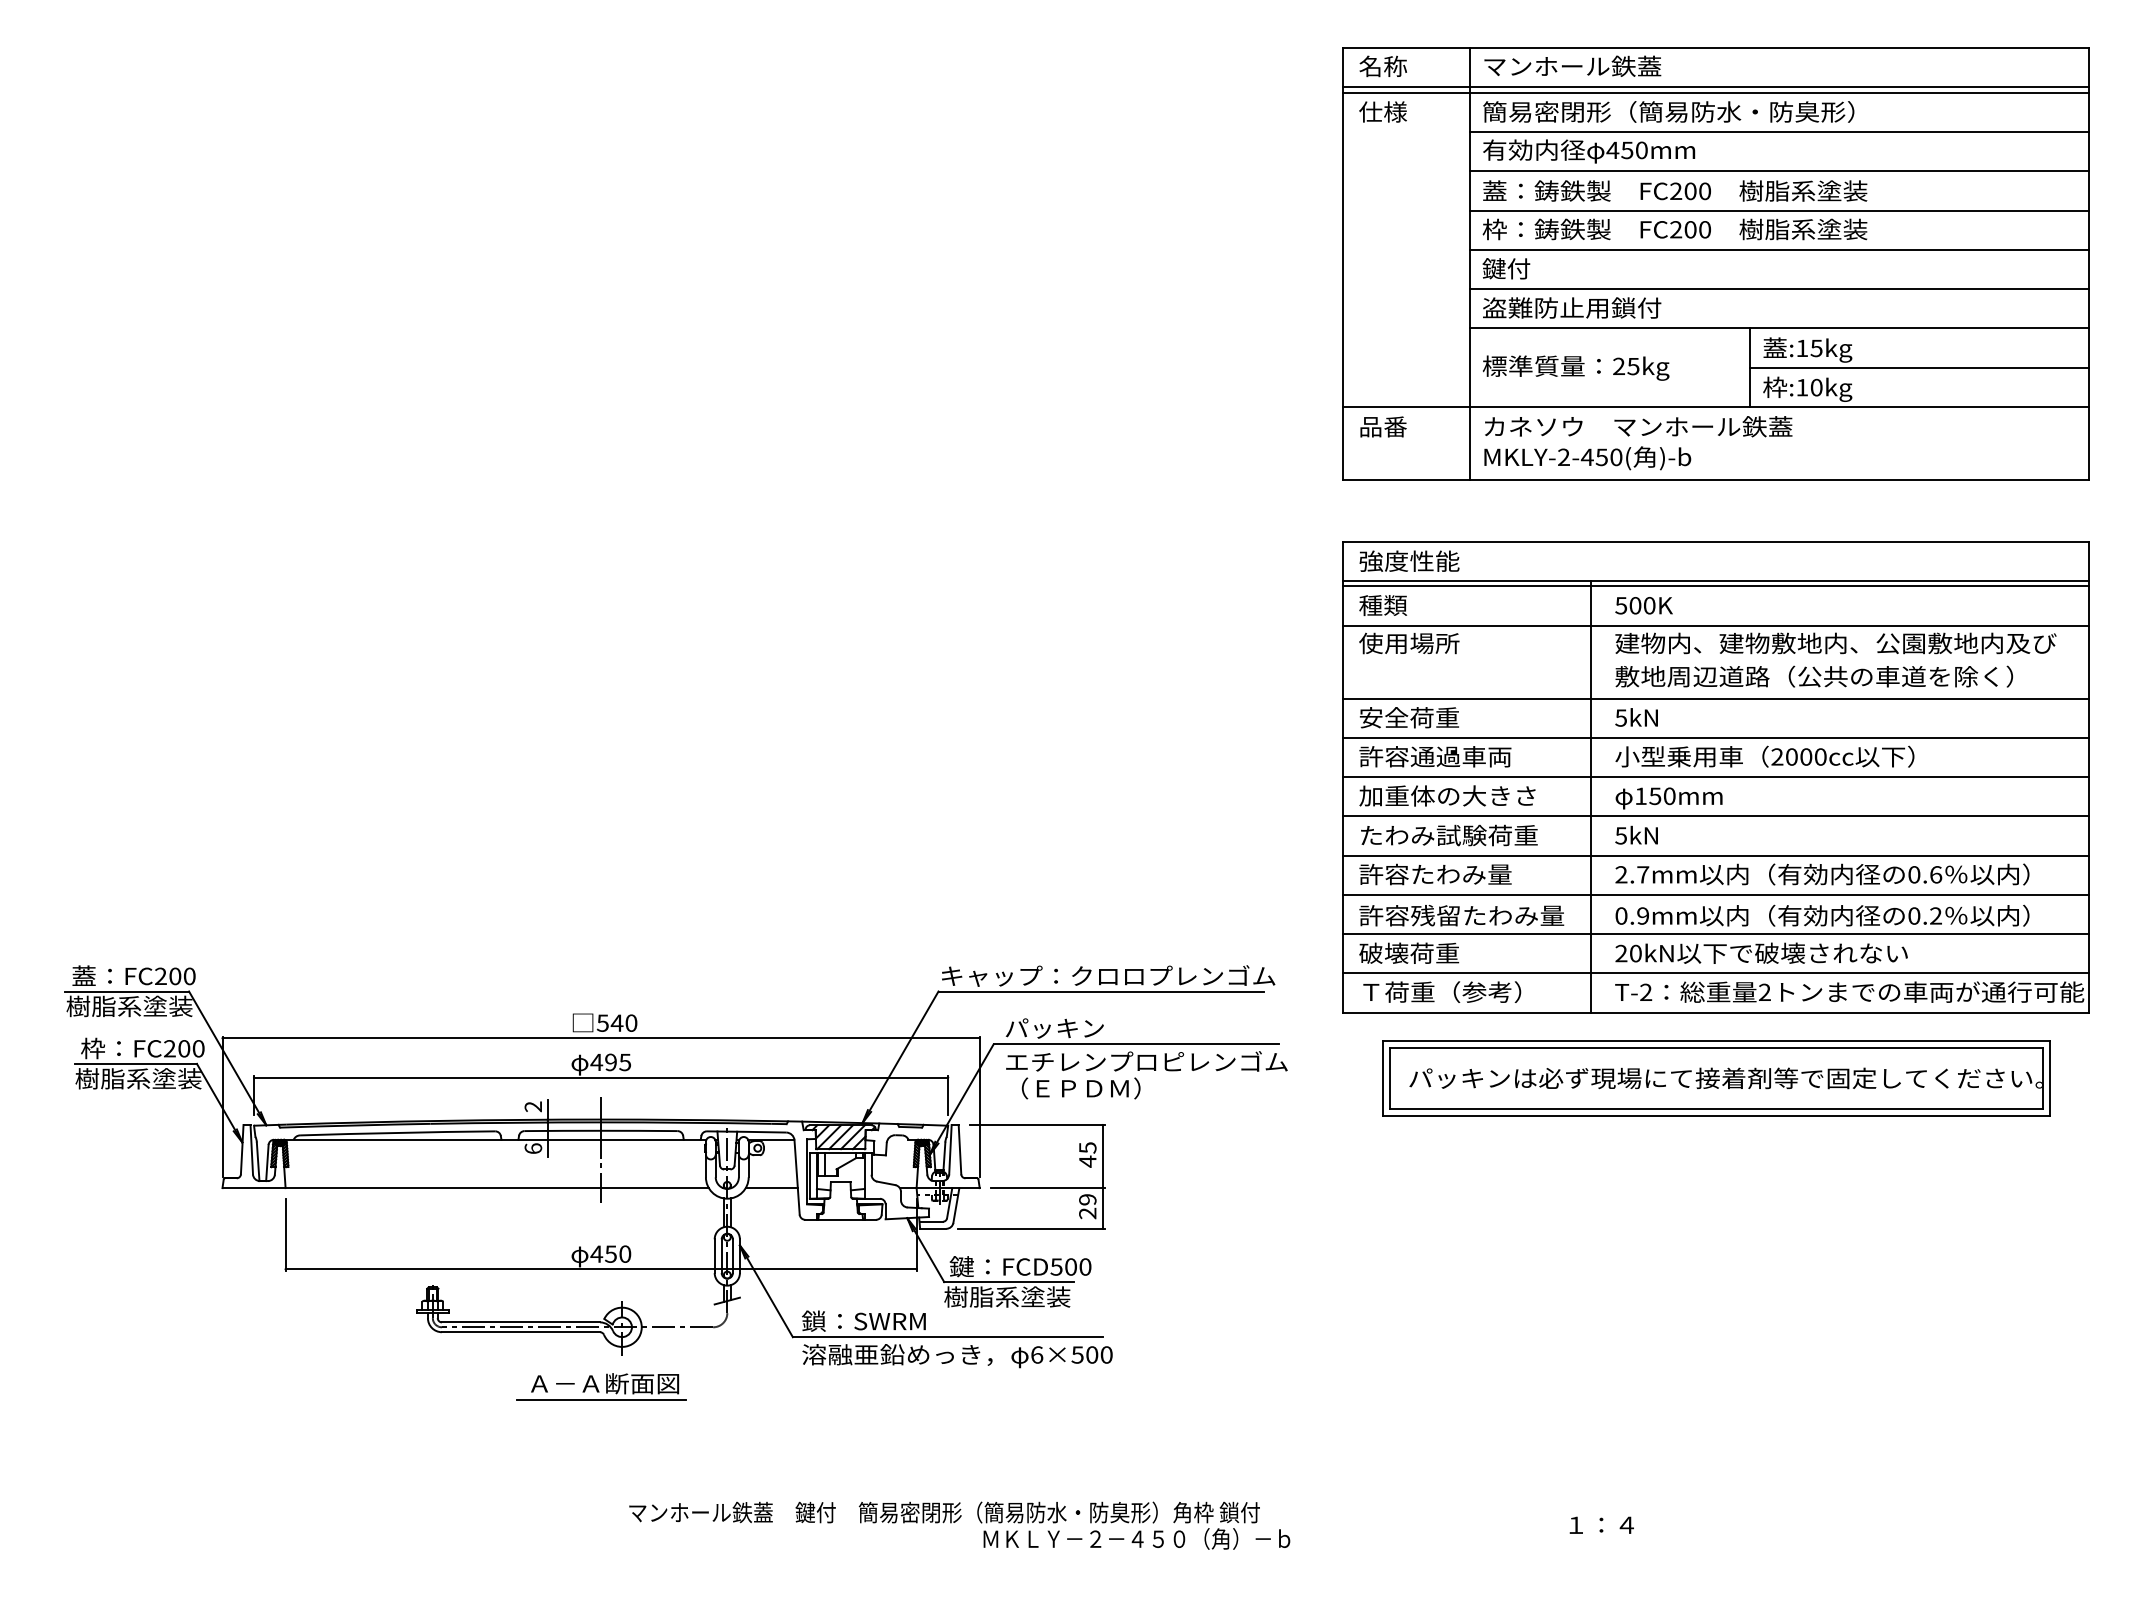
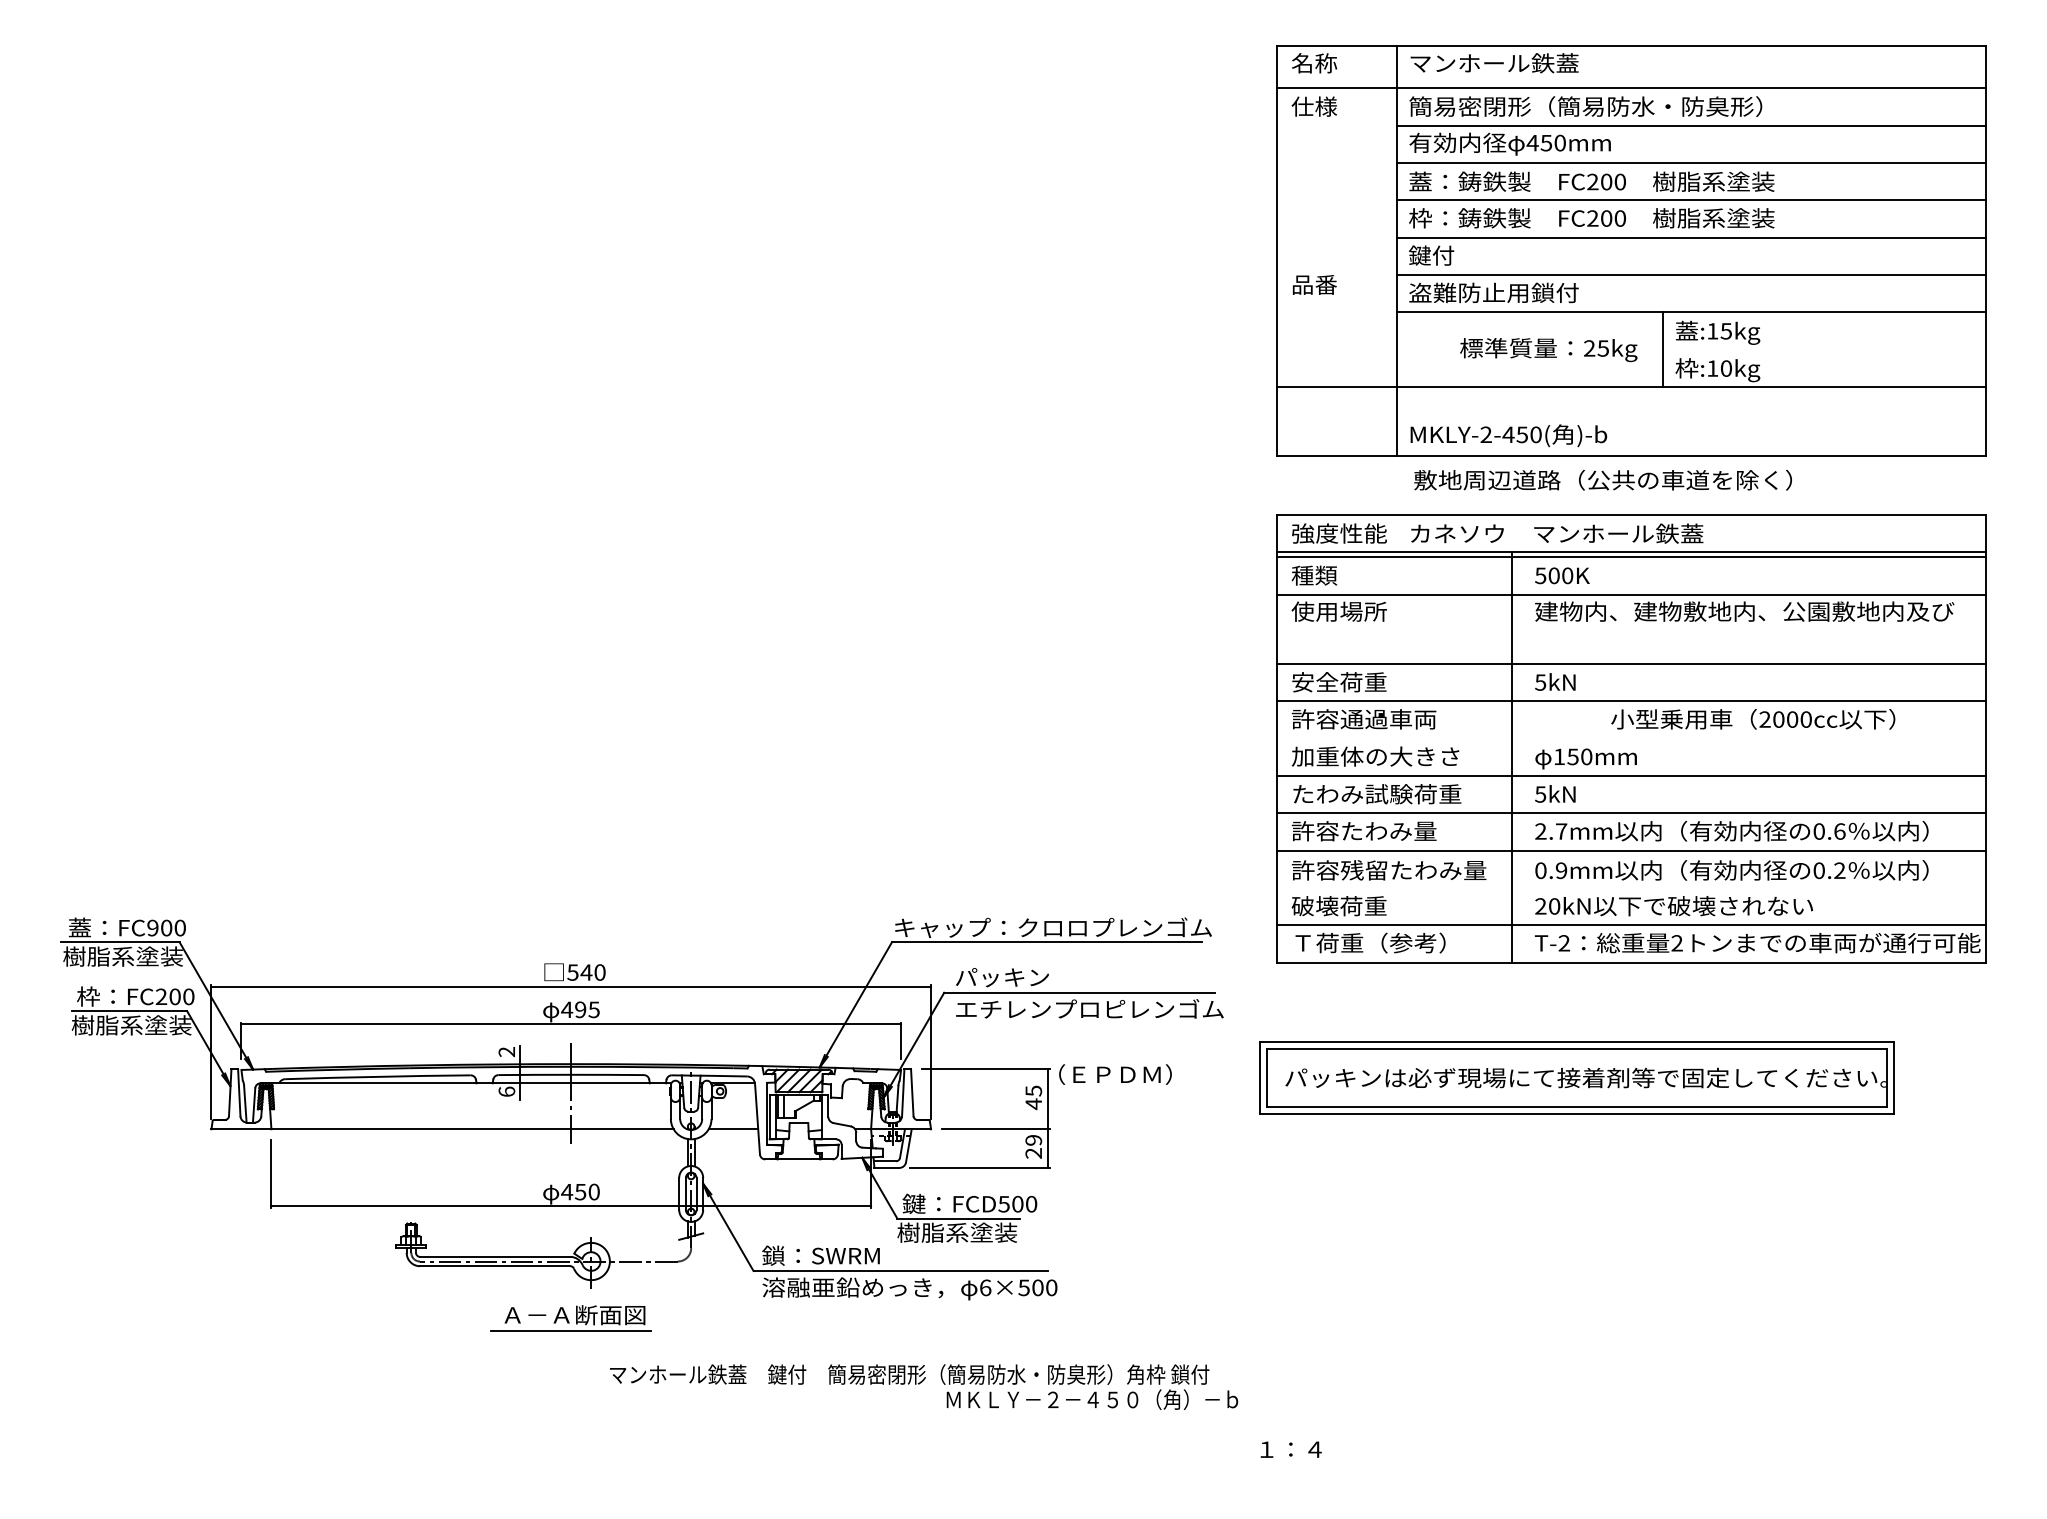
line: (1715, 87) -> (1630, 83), removed
line: (1919, 367) -> (1824, 349), removed
text: (1575, 368) -> (1548, 350), moved
text: (1383, 426) -> (1314, 284), moved
text: (1638, 426) -> (1557, 533), moved
text: (1813, 676) -> (1602, 480), moved
text: (1765, 756) -> (1753, 719), moved
line: (1715, 776) -> (1630, 738), removed
line: (1715, 933) -> (1630, 887), removed
text: (160, 976) -> (152, 928), FC200 -> FC900
part: (1715, 1077) -> (1576, 1077), moved
text: (1081, 1088) -> (1115, 1074), moved
text: (960, 1525) -> (924, 1386), moved
text: (1601, 1525) -> (1290, 1449), moved

